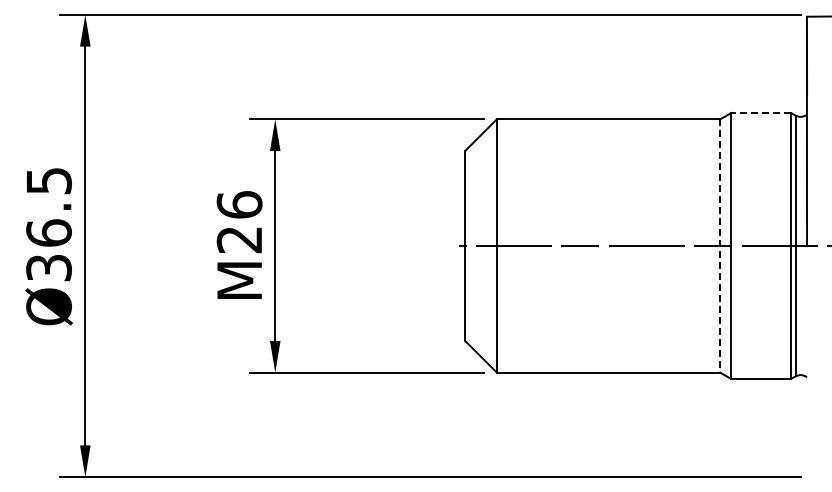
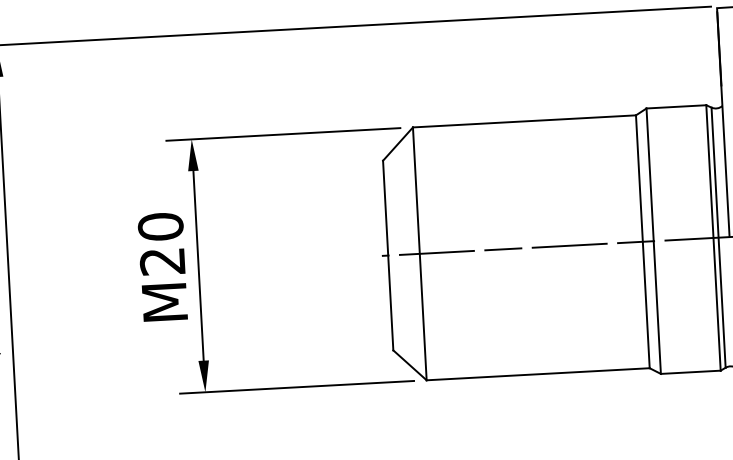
line: (761, 113) -> (676, 107), dashed -> solid
text: (239, 204) -> (160, 226), M26 -> M20
line: (720, 245) -> (643, 241), dashed -> solid

